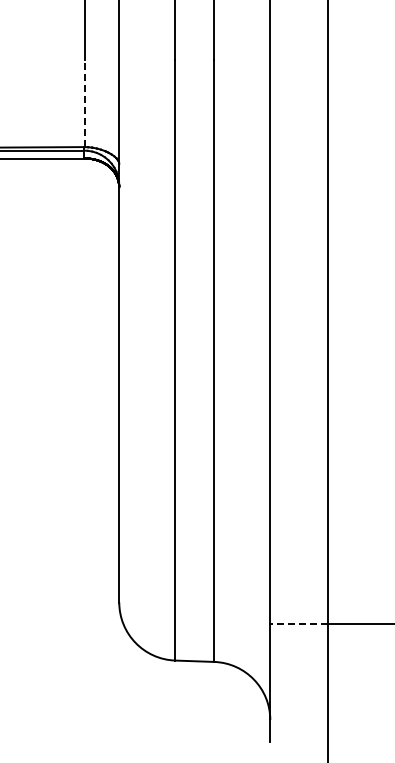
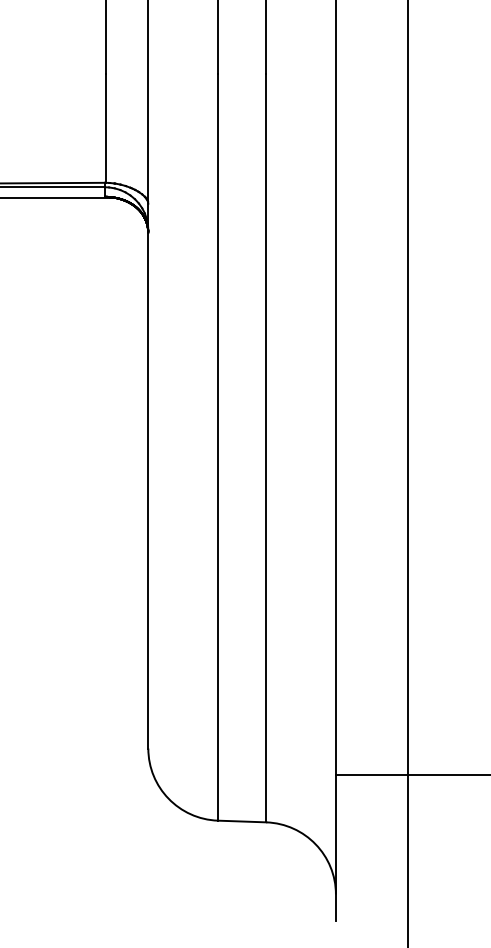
line: (85, 103) -> (106, 128), dashed -> solid
line: (298, 624) -> (370, 775), dashed -> solid

